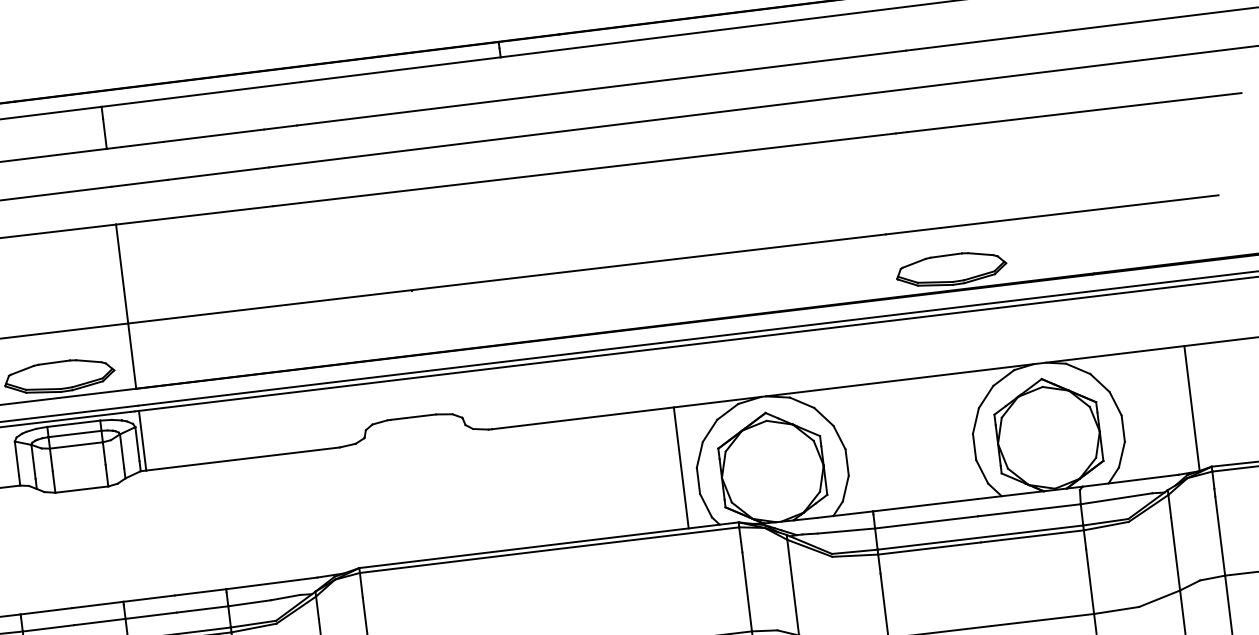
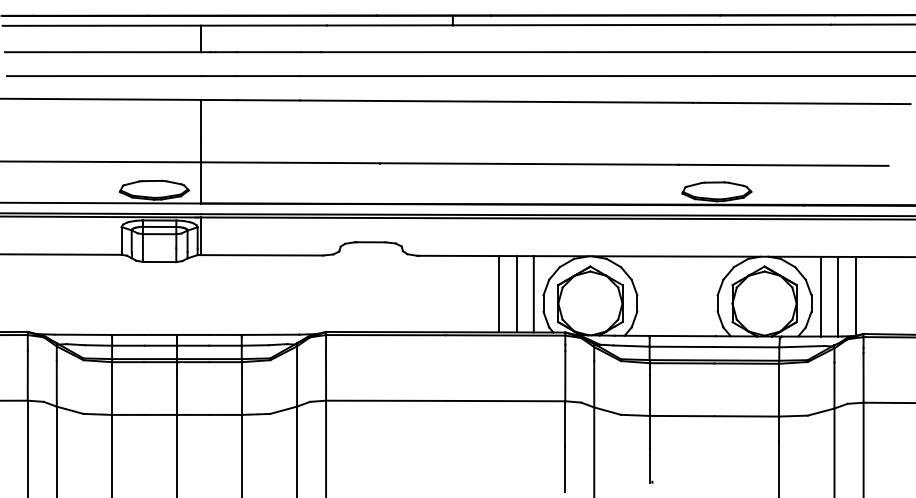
line: (1164, 412) -> (838, 296), added
line: (1137, 415) -> (821, 296), added
line: (653, 471) -> (516, 294), added
line: (626, 474) -> (499, 294), added

